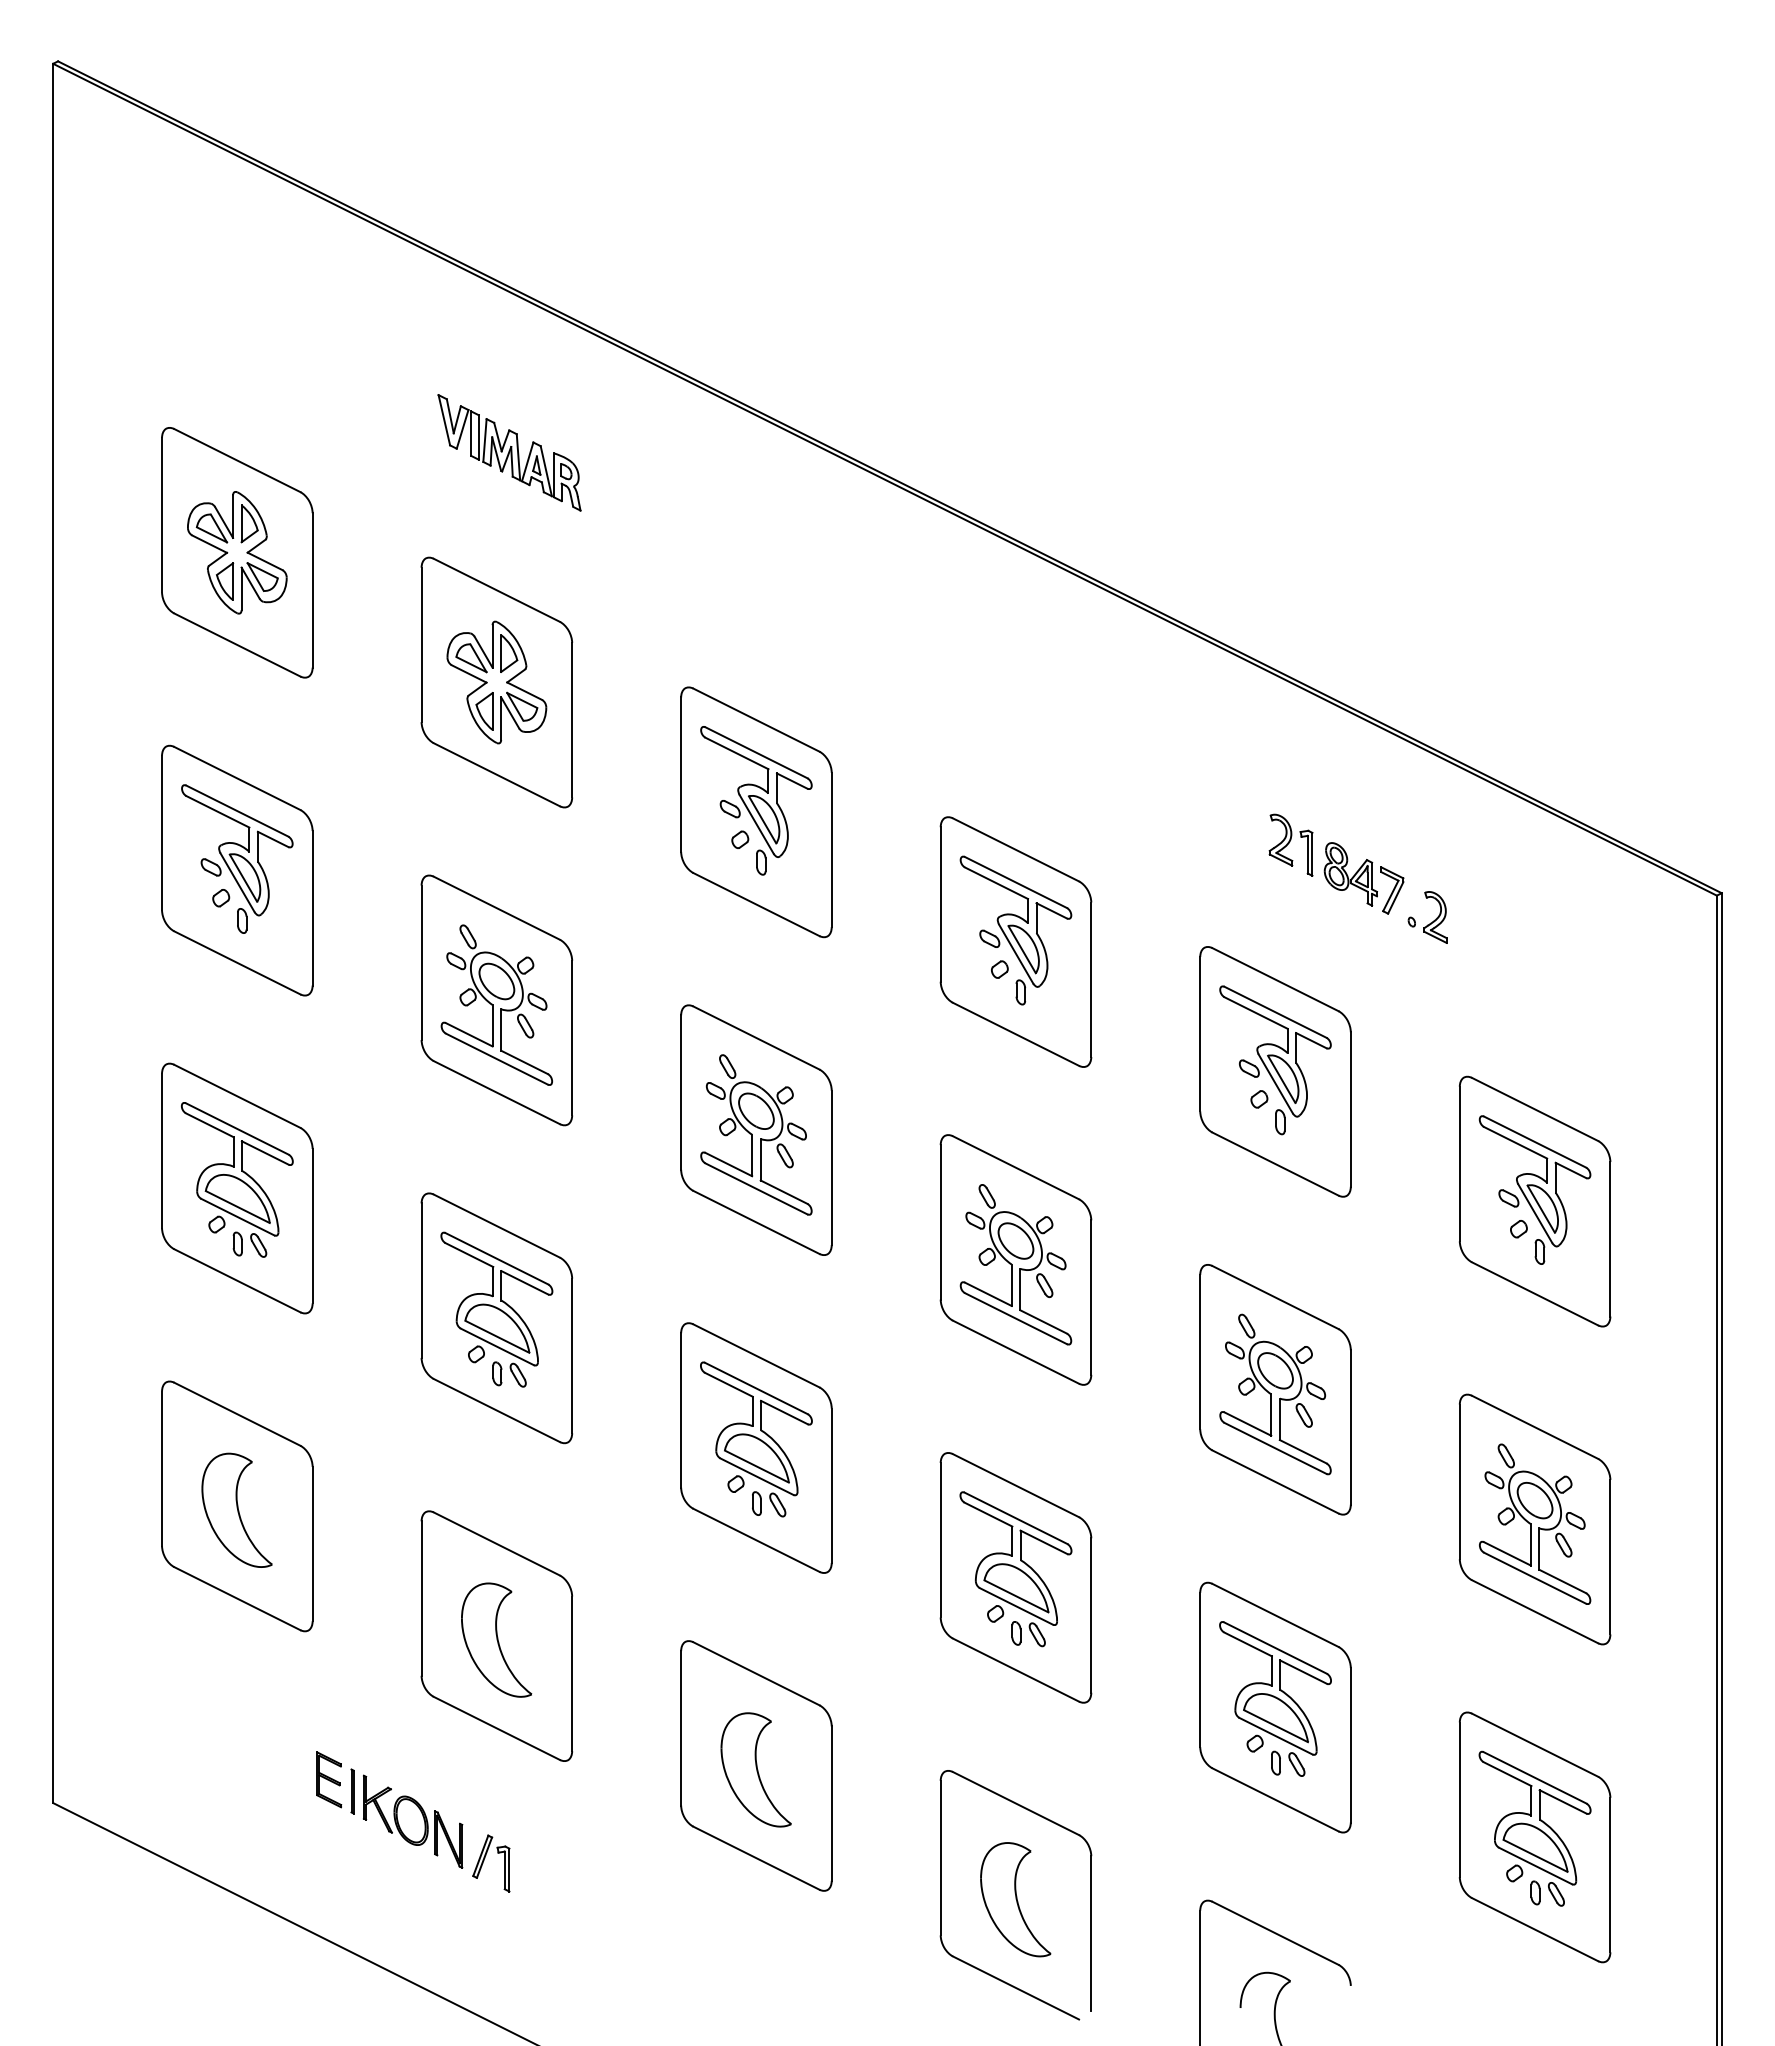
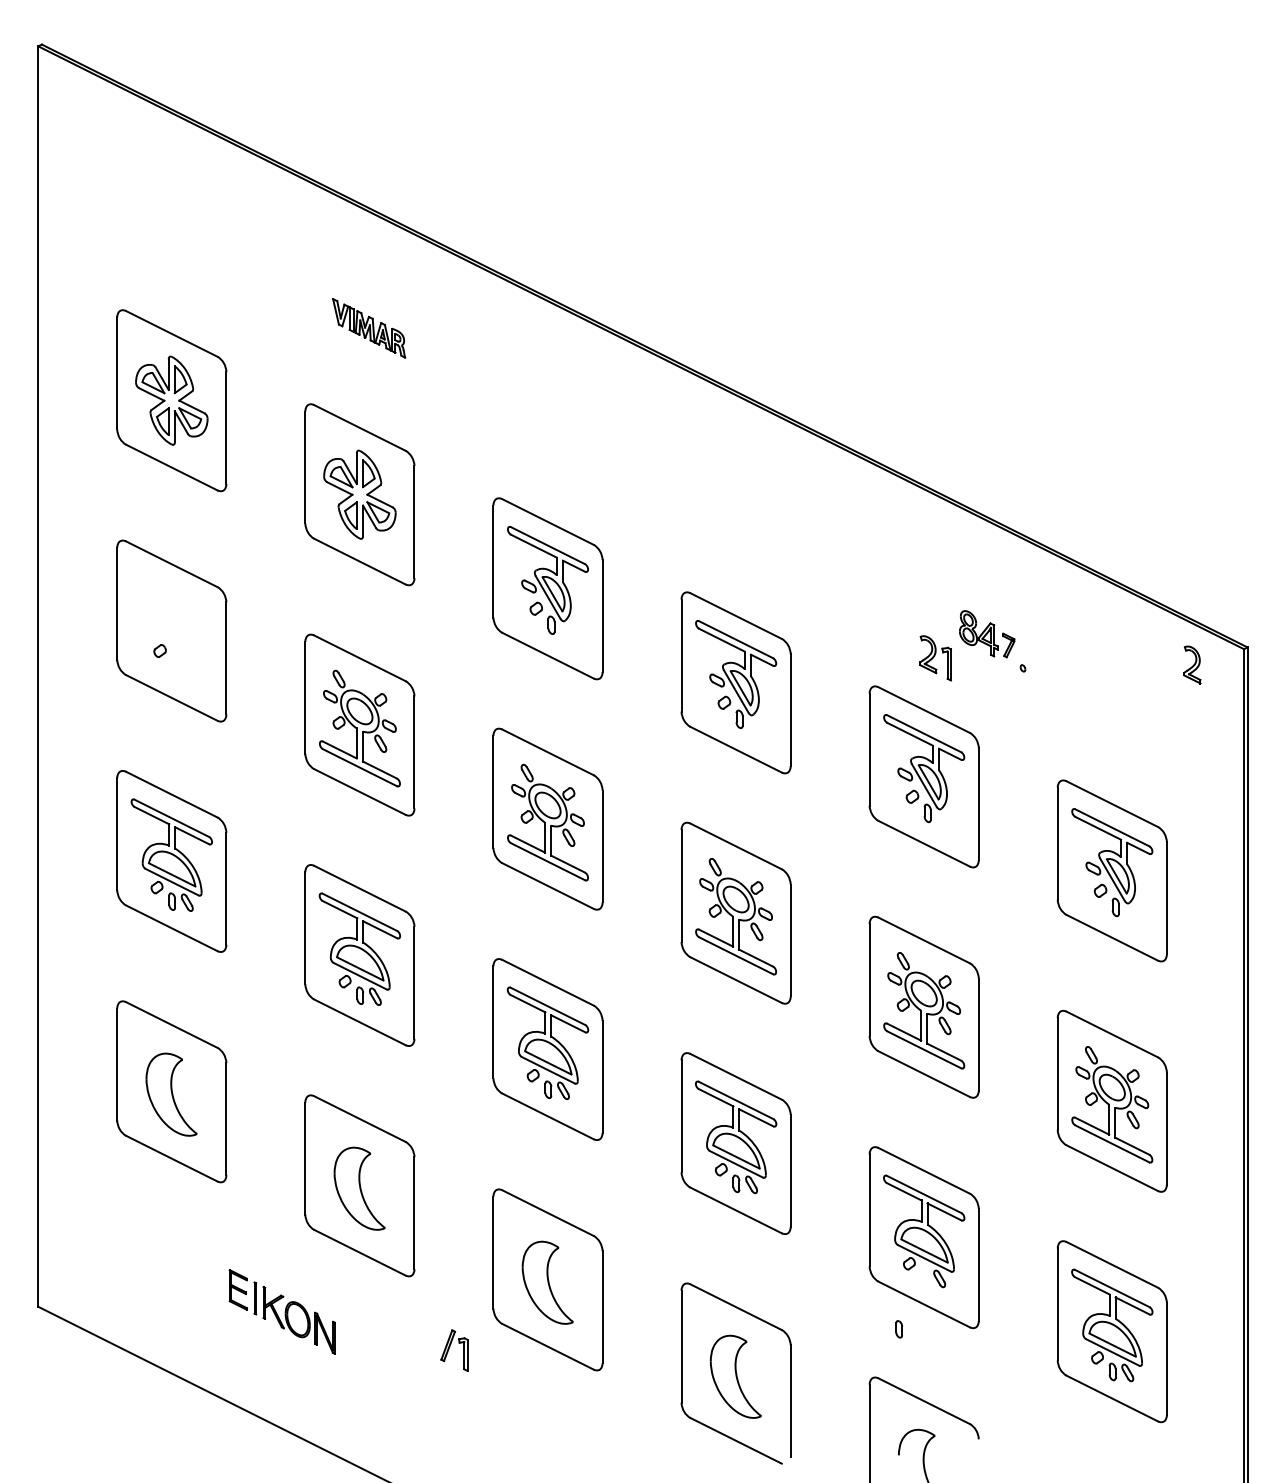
part: (509, 452) -> (369, 328), size x0.7
part: (1290, 844) -> (935, 657), moved
part: (237, 858) -> (171, 622), removed
part: (1392, 890) -> (1008, 645), size x0.7
part: (1435, 917) -> (1192, 665), moved
part: (1275, 1762) -> (898, 1328), moved
part: (484, 1860) -> (449, 1348), moved

